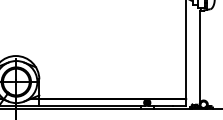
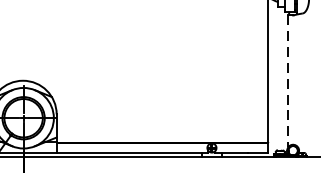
line: (200, 56) -> (288, 81), solid -> dashed

